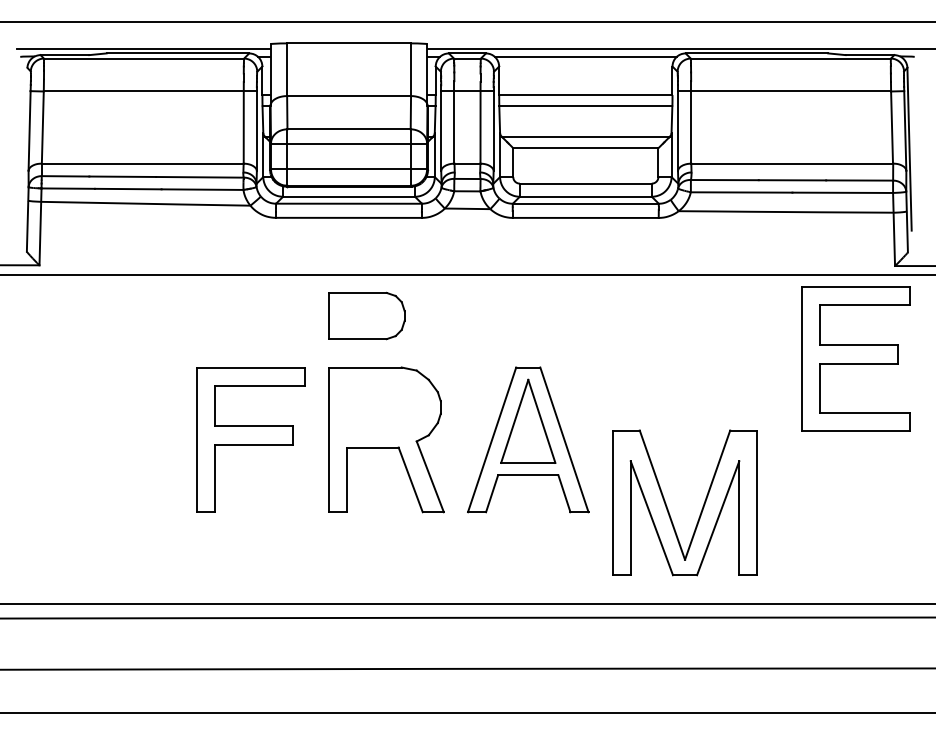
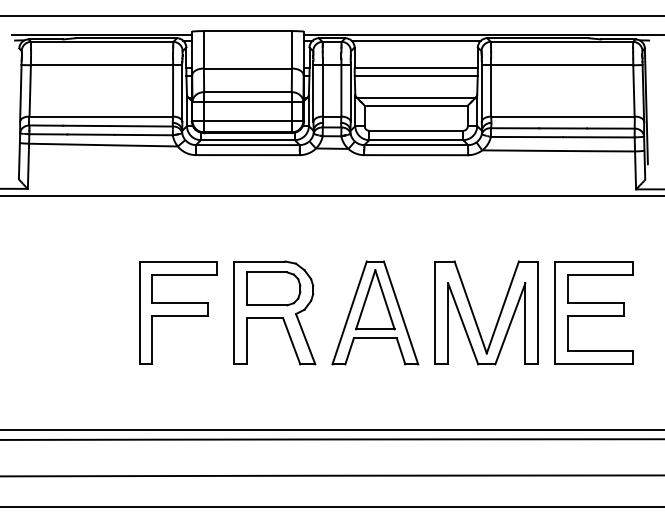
part: (366, 315) -> (273, 288), moved
part: (855, 358) -> (593, 312), moved
part: (667, 506) -> (474, 315), moved

